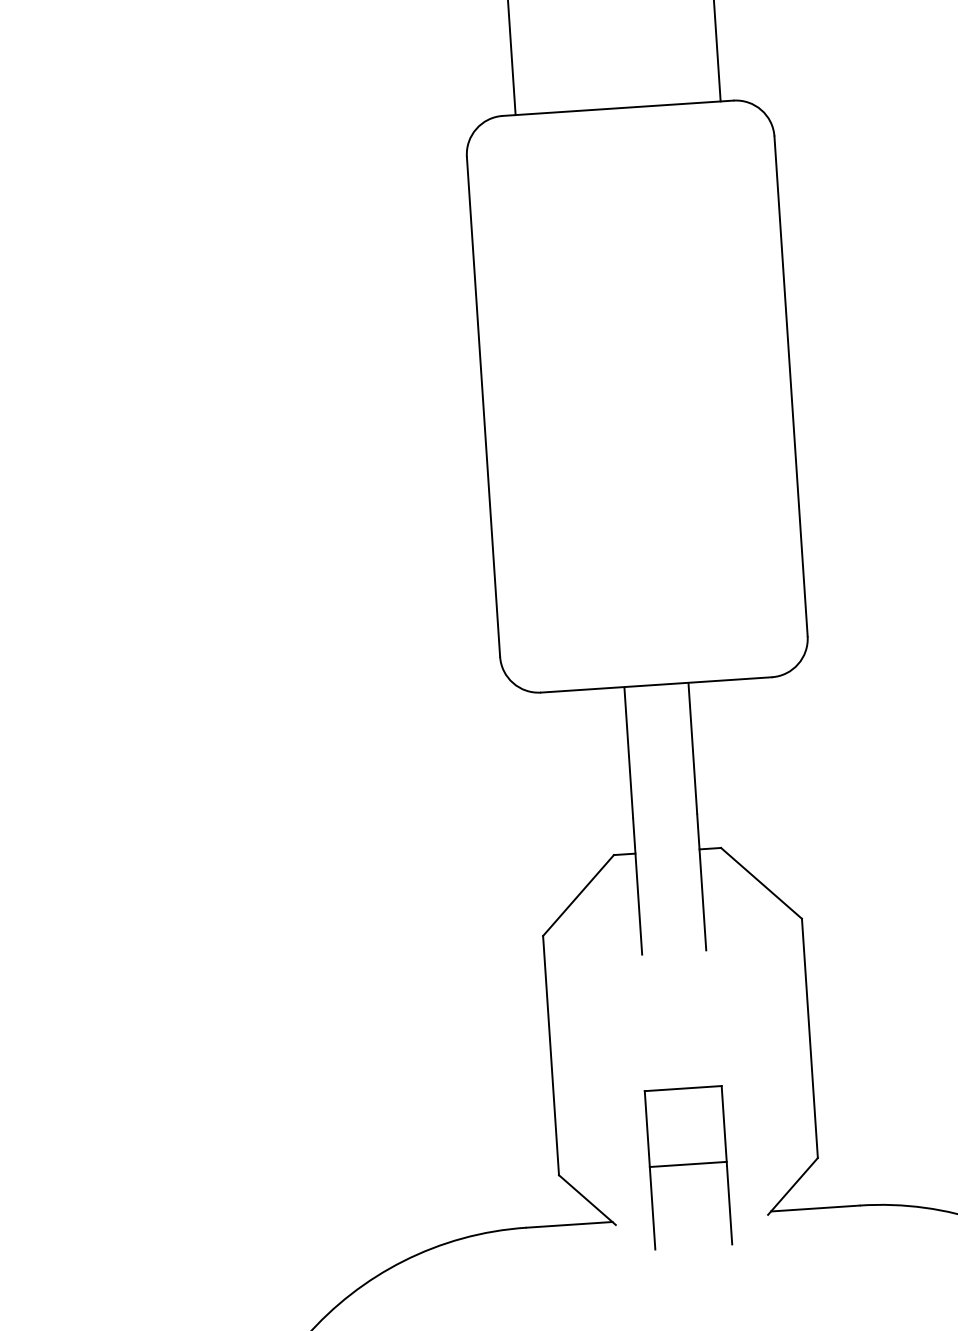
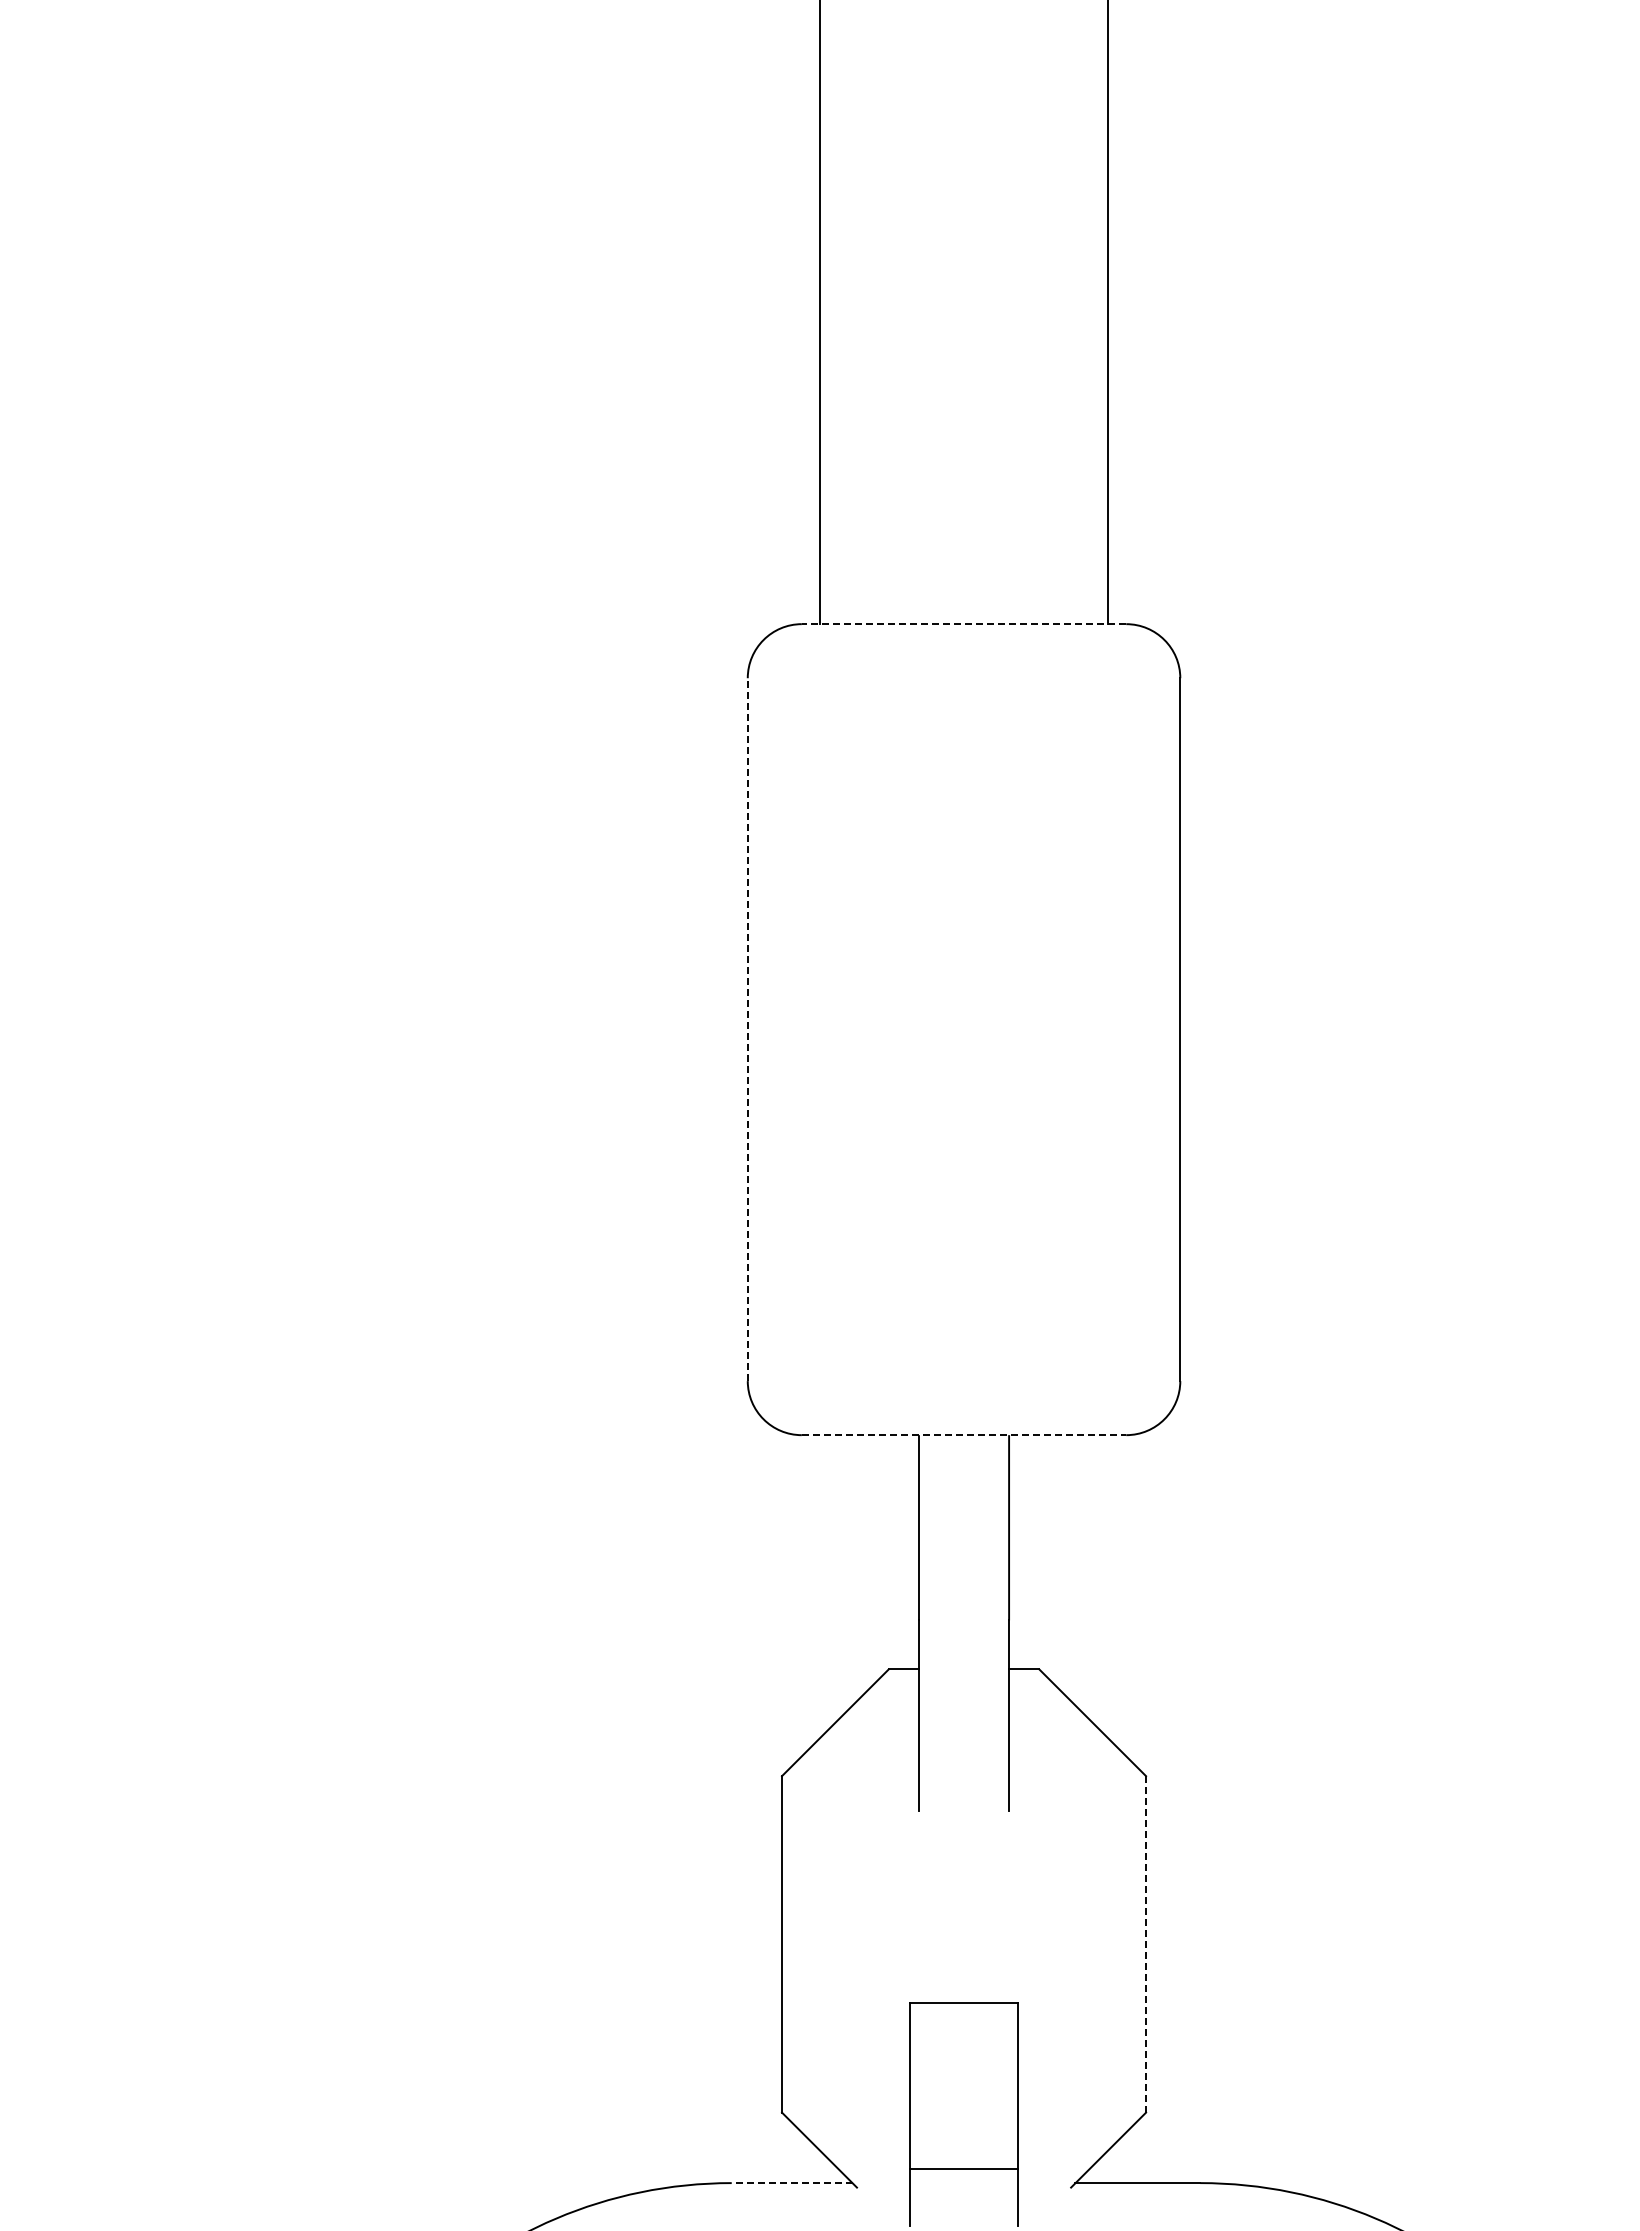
line: (617, 108) -> (963, 624), solid -> dashed
line: (483, 406) -> (747, 1029), solid -> dashed
line: (656, 685) -> (964, 1435), solid -> dashed
line: (810, 1037) -> (1146, 1943), solid -> dashed
line: (687, 1164) -> (963, 2168), moved
line: (569, 1225) -> (791, 2183), solid -> dashed

